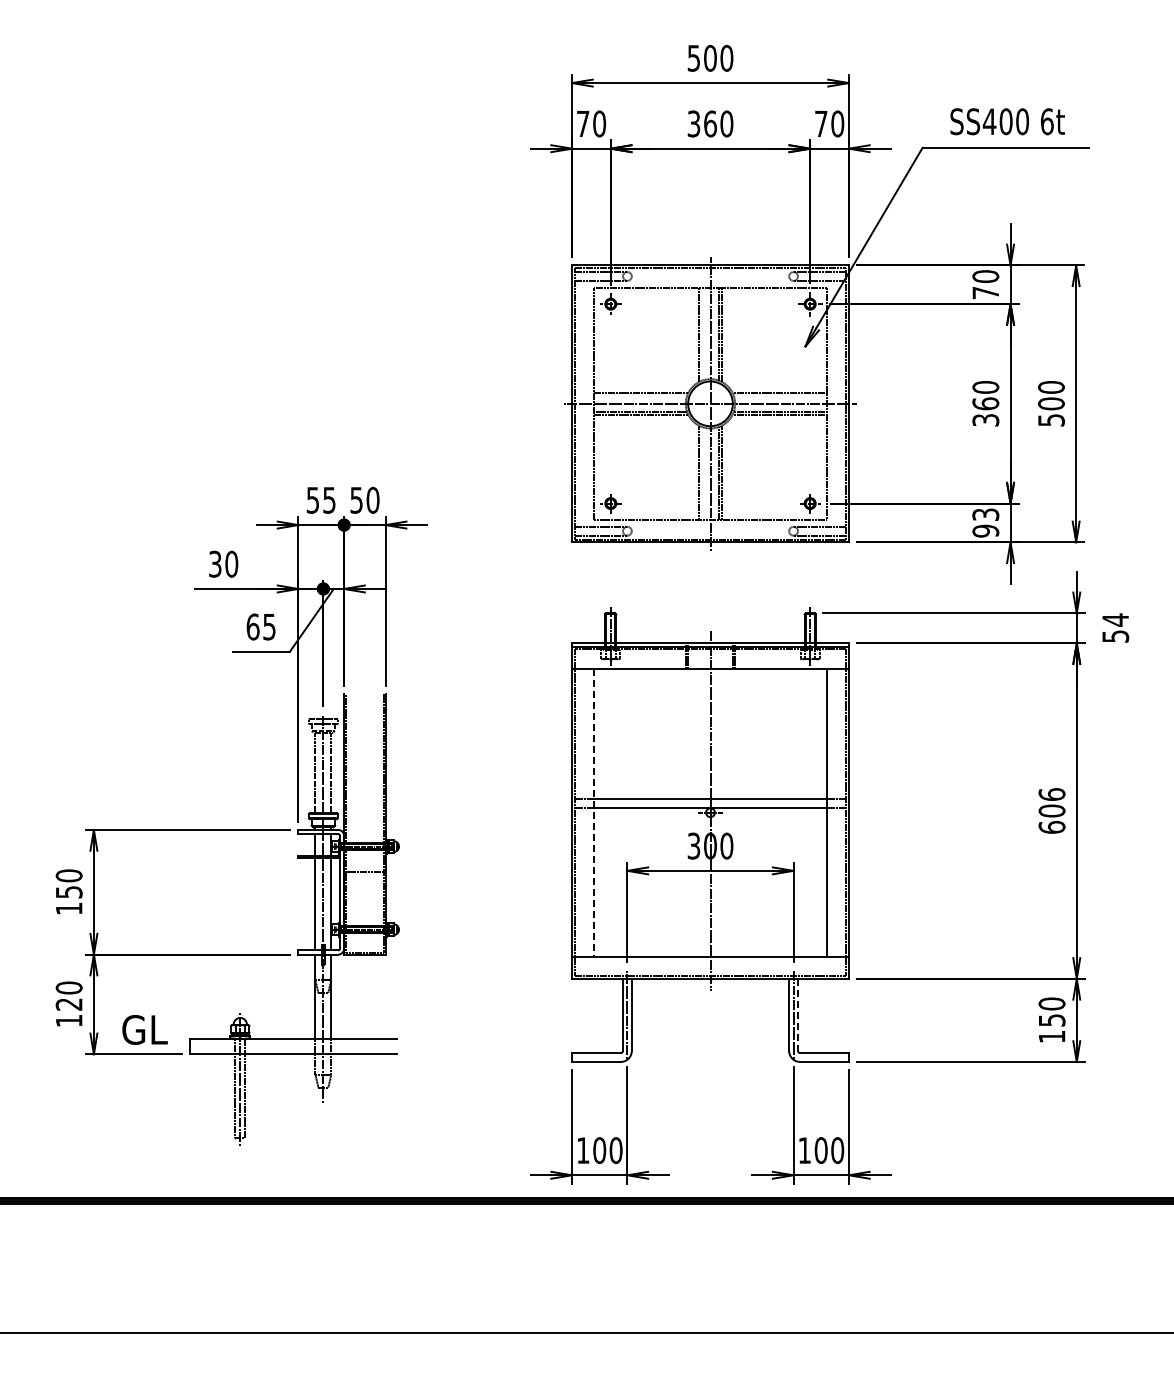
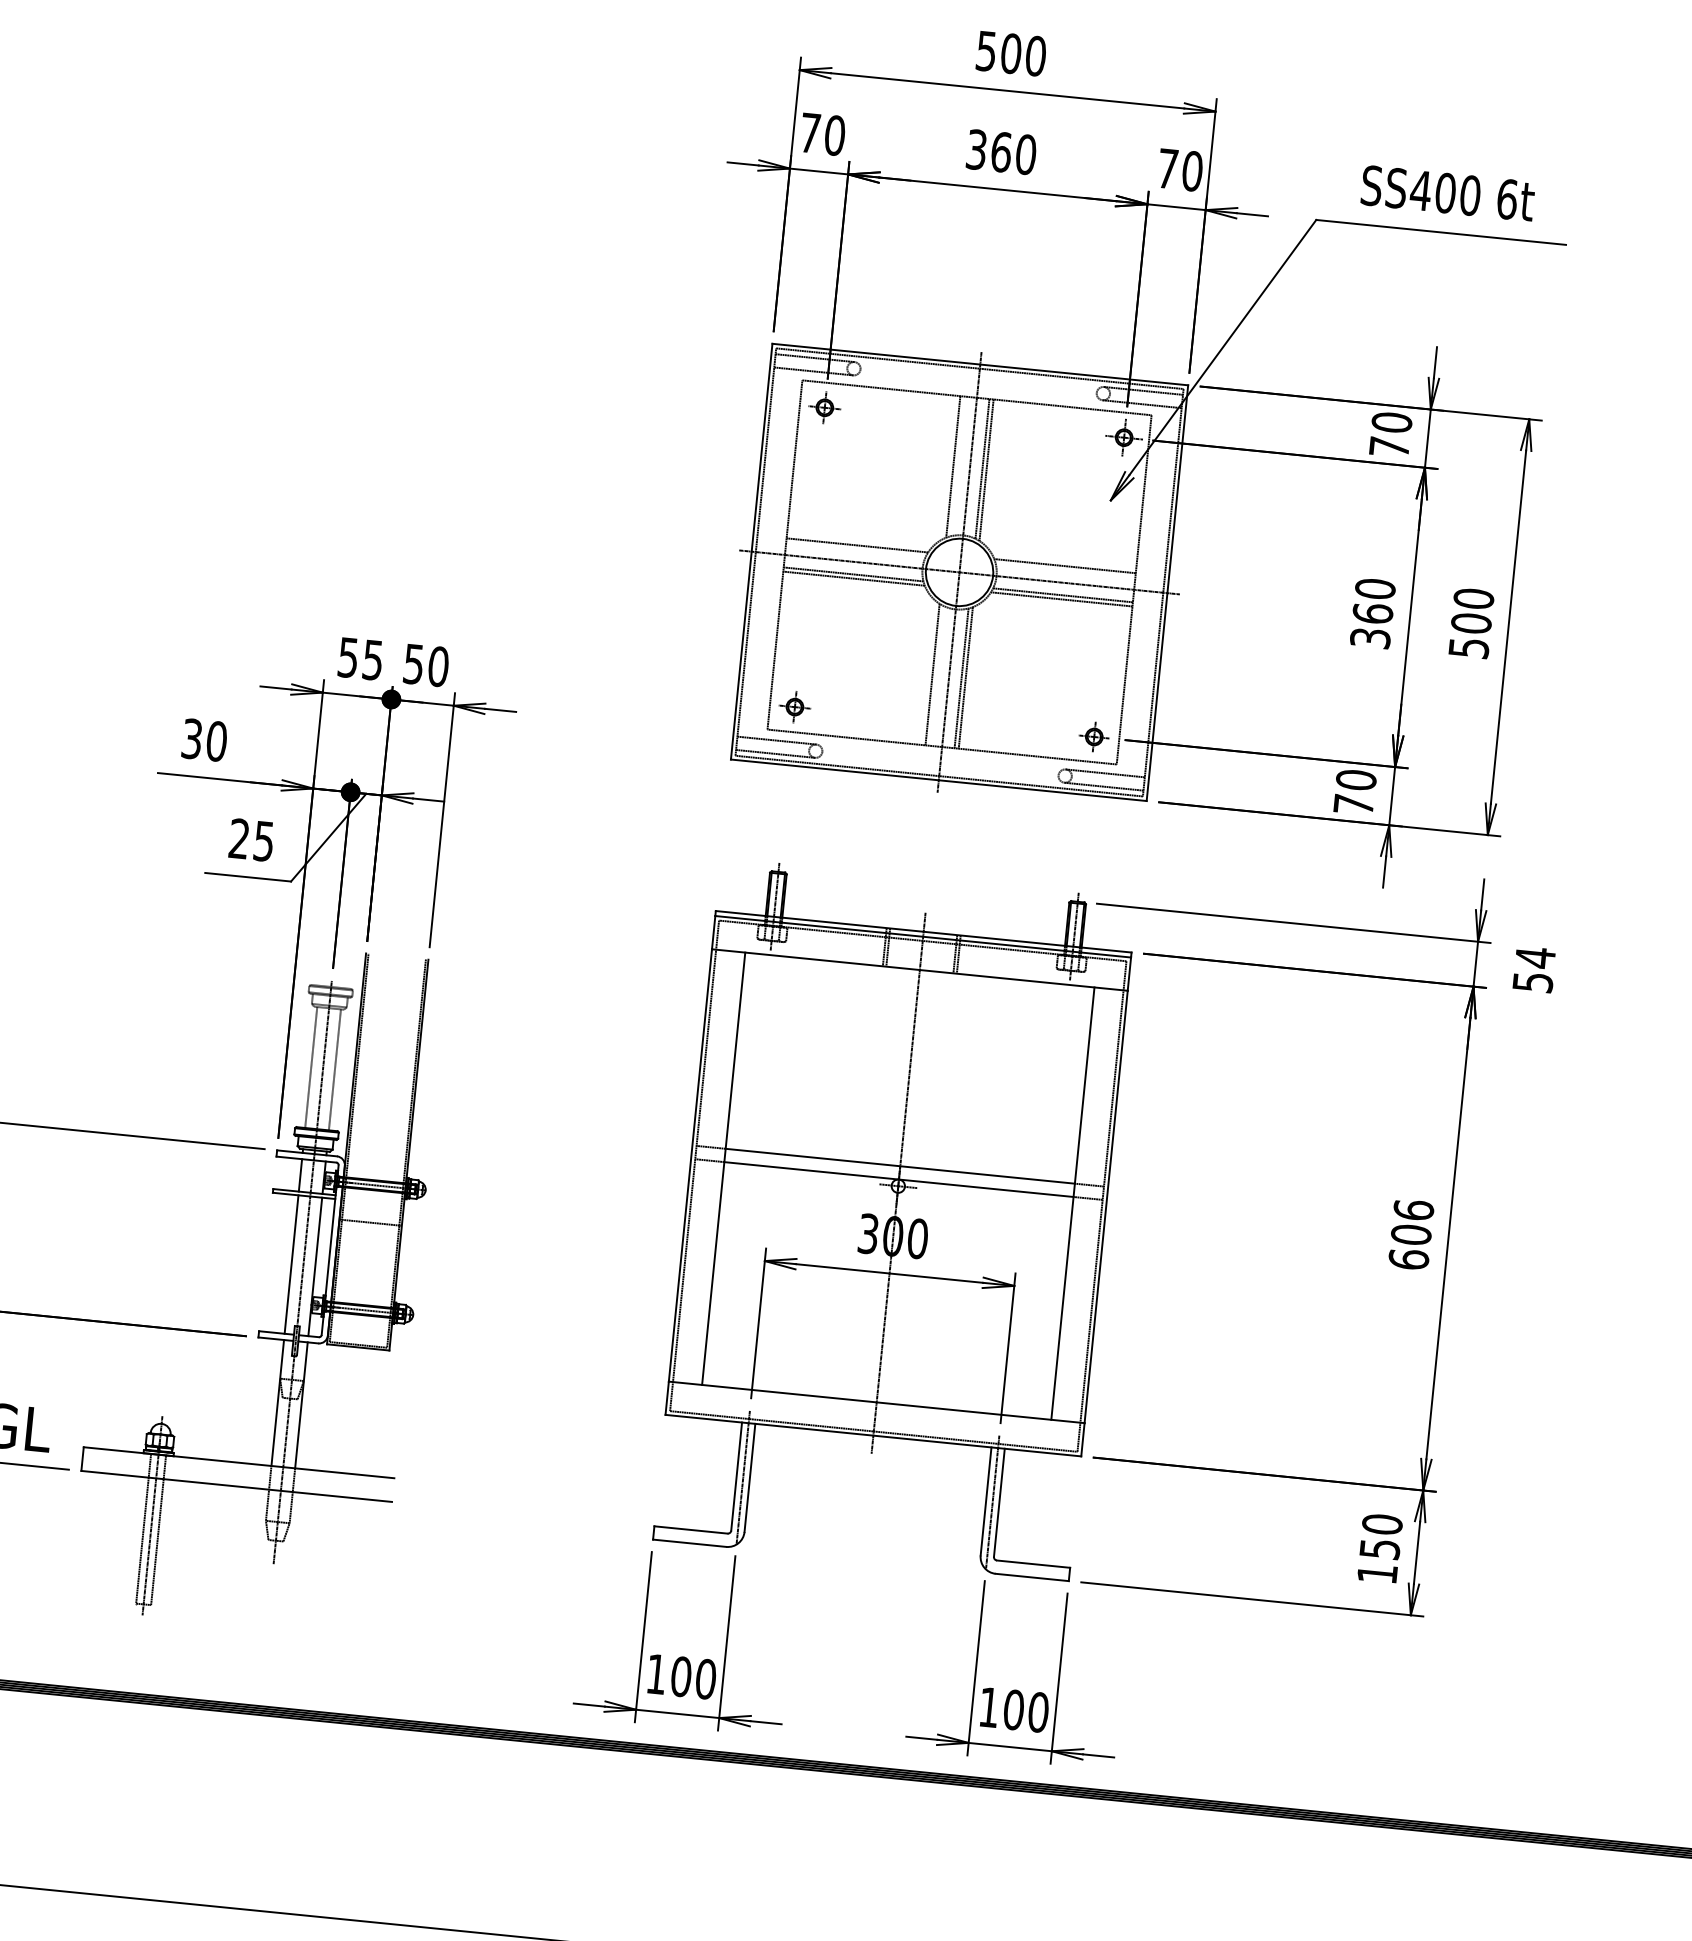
text: (985, 522) -> (1354, 791), 93 -> 70
text: (252, 626) -> (238, 838), 65 -> 25
line: (594, 812) -> (724, 1168), dashed -> solid
line: (798, 1014) -> (1000, 1502), dashed -> solid

